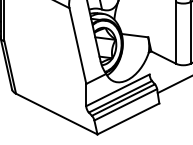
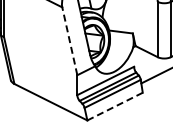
line: (77, 46) -> (69, 41), solid -> dashed
line: (128, 118) -> (115, 106), solid -> dashed

